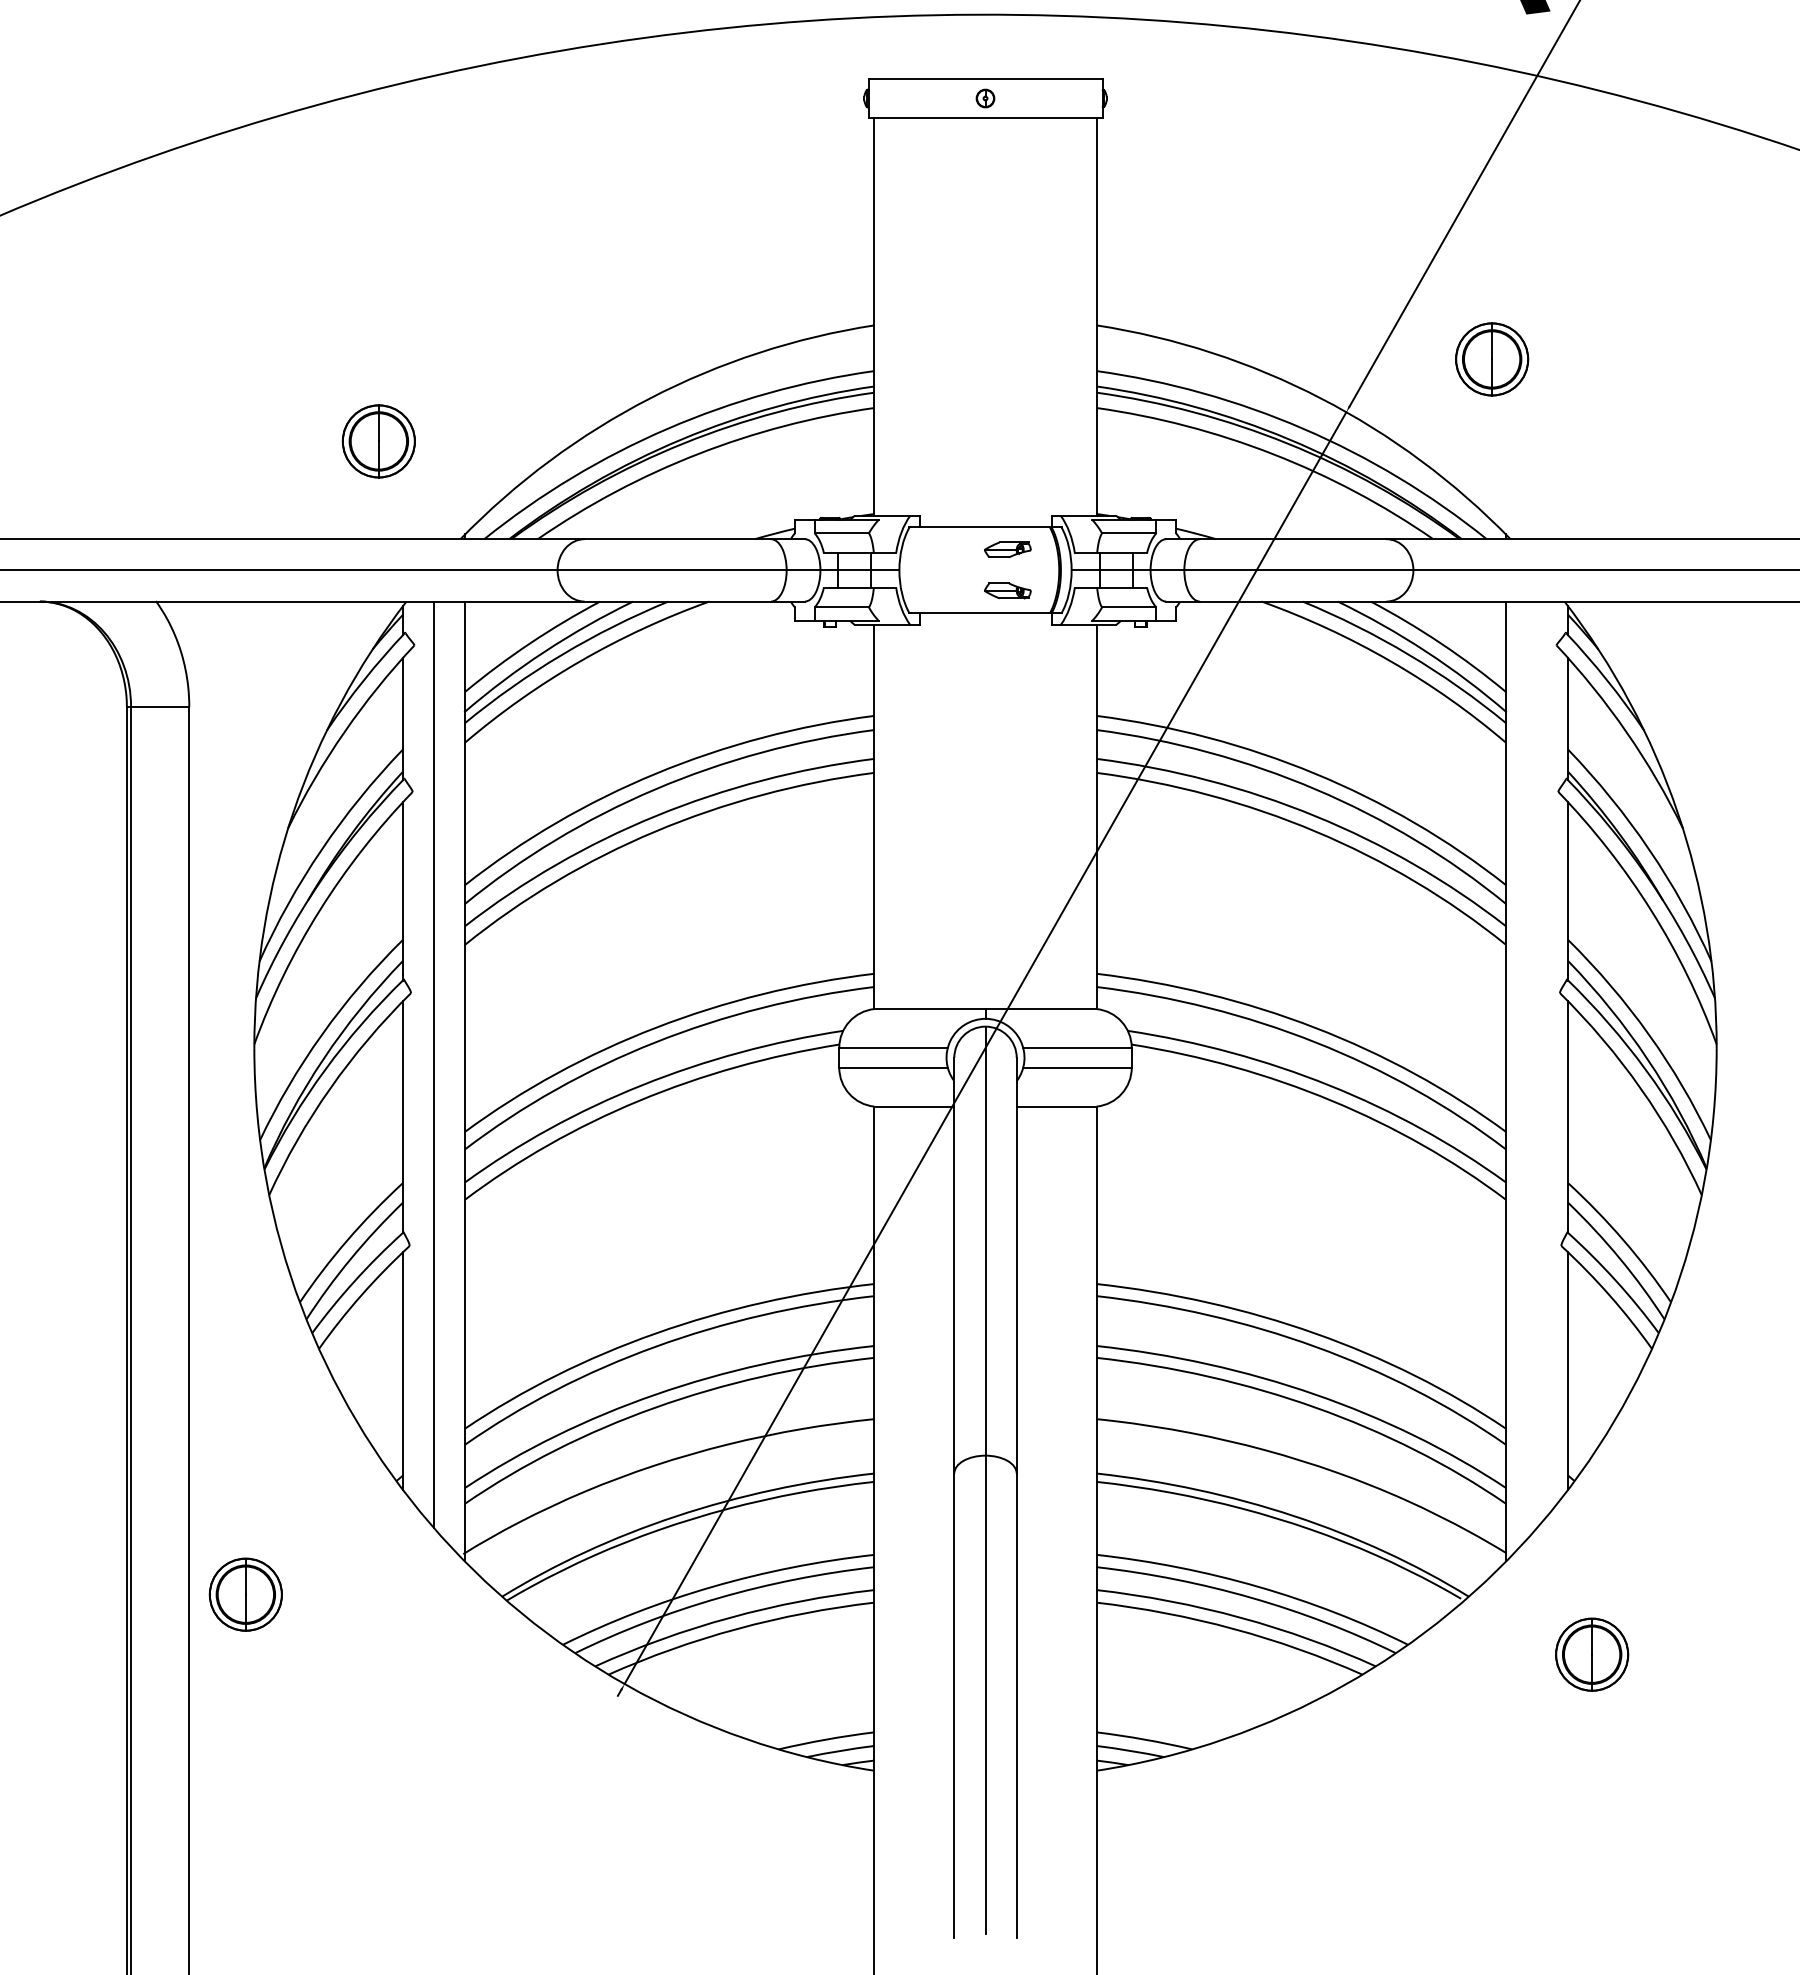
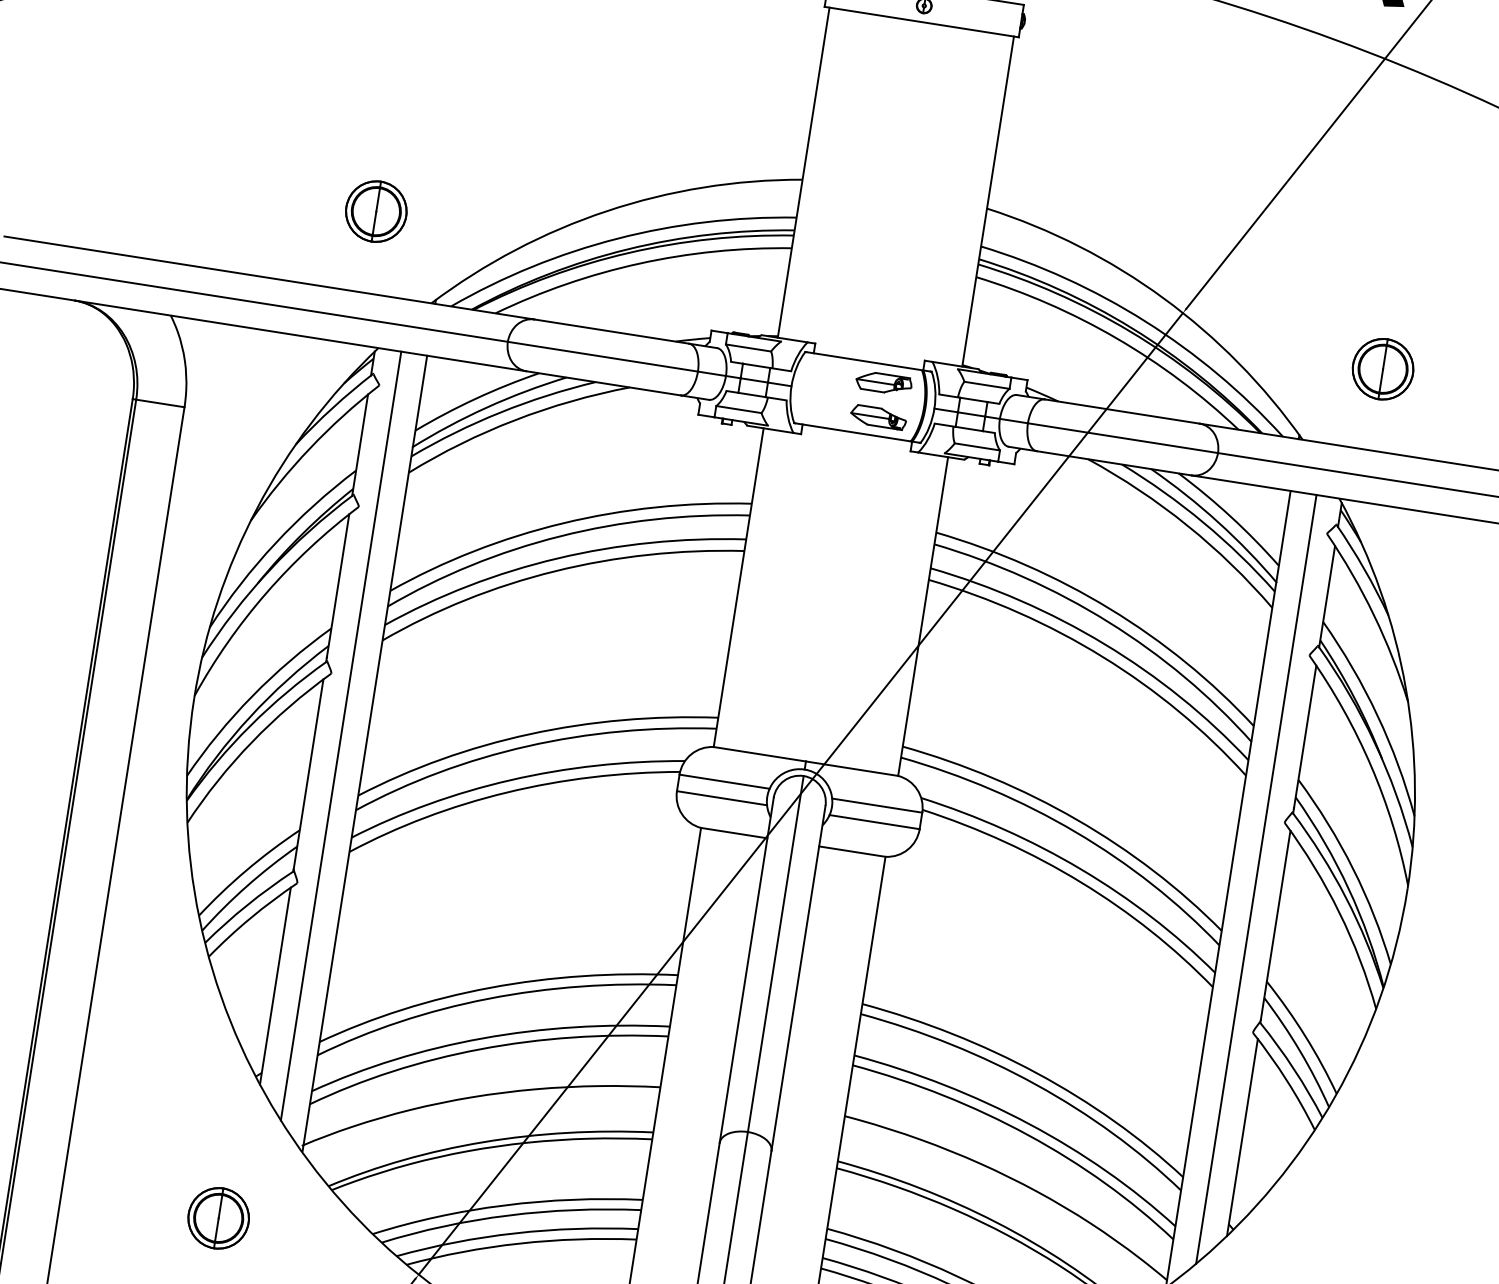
part: (1492, 359) -> (1383, 369), moved
part: (1007, 549) -> (883, 382), size x1.43
part: (1007, 590) -> (878, 416), size x1.43
line: (1537, 1064) -> (1256, 879), added
part: (245, 1594) -> (218, 1218), moved

